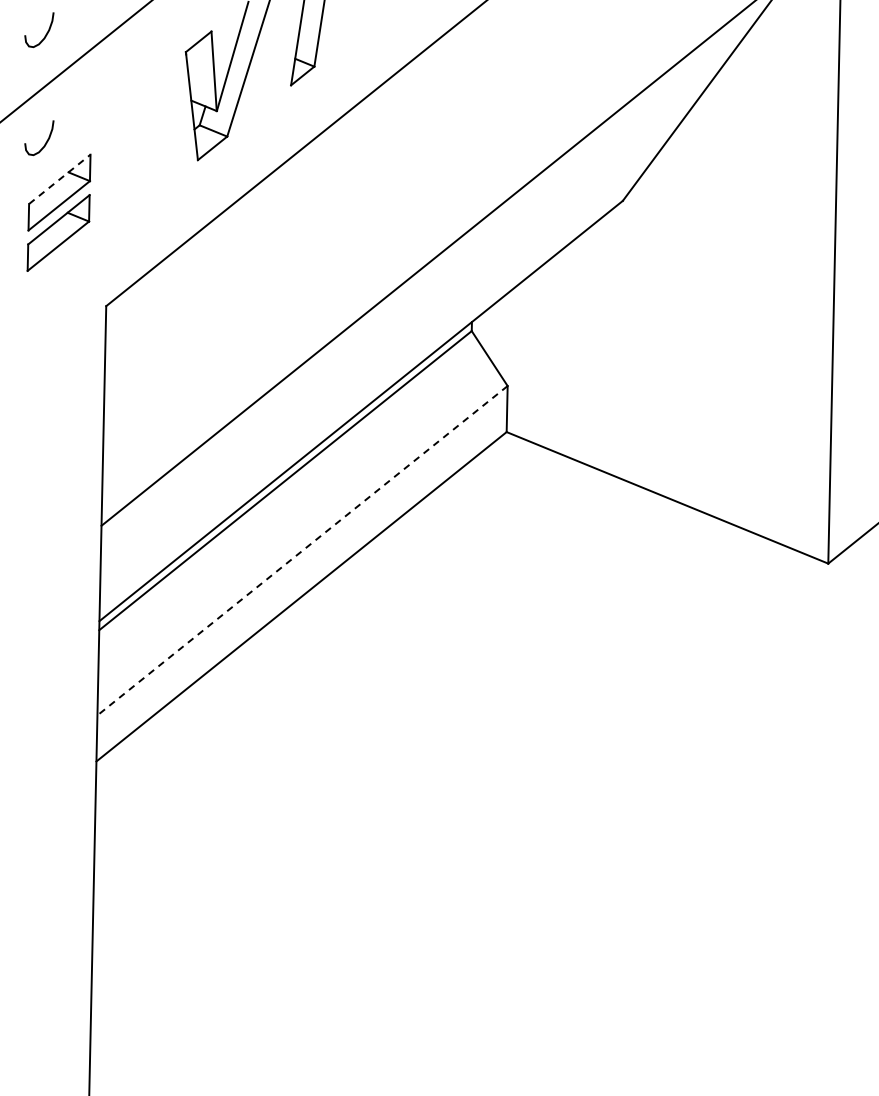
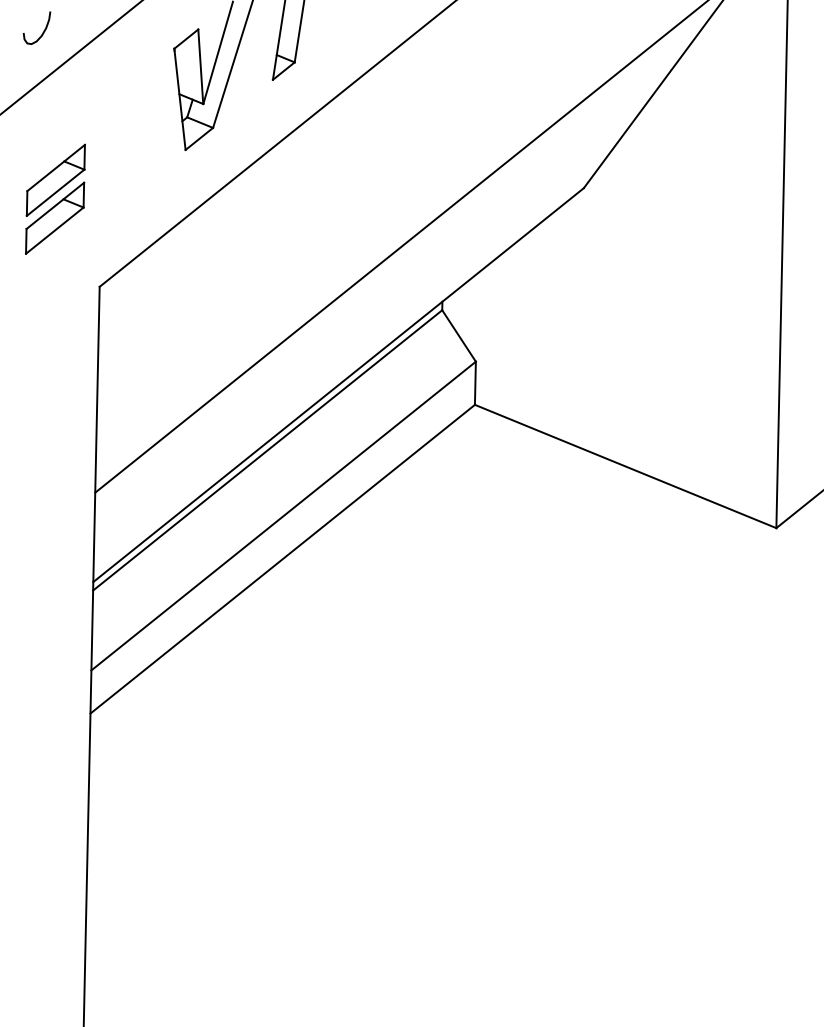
curve: (45, 142) -> (42, 133), removed
line: (60, 179) -> (56, 168), dashed -> solid
line: (302, 551) -> (283, 516), dashed -> solid

